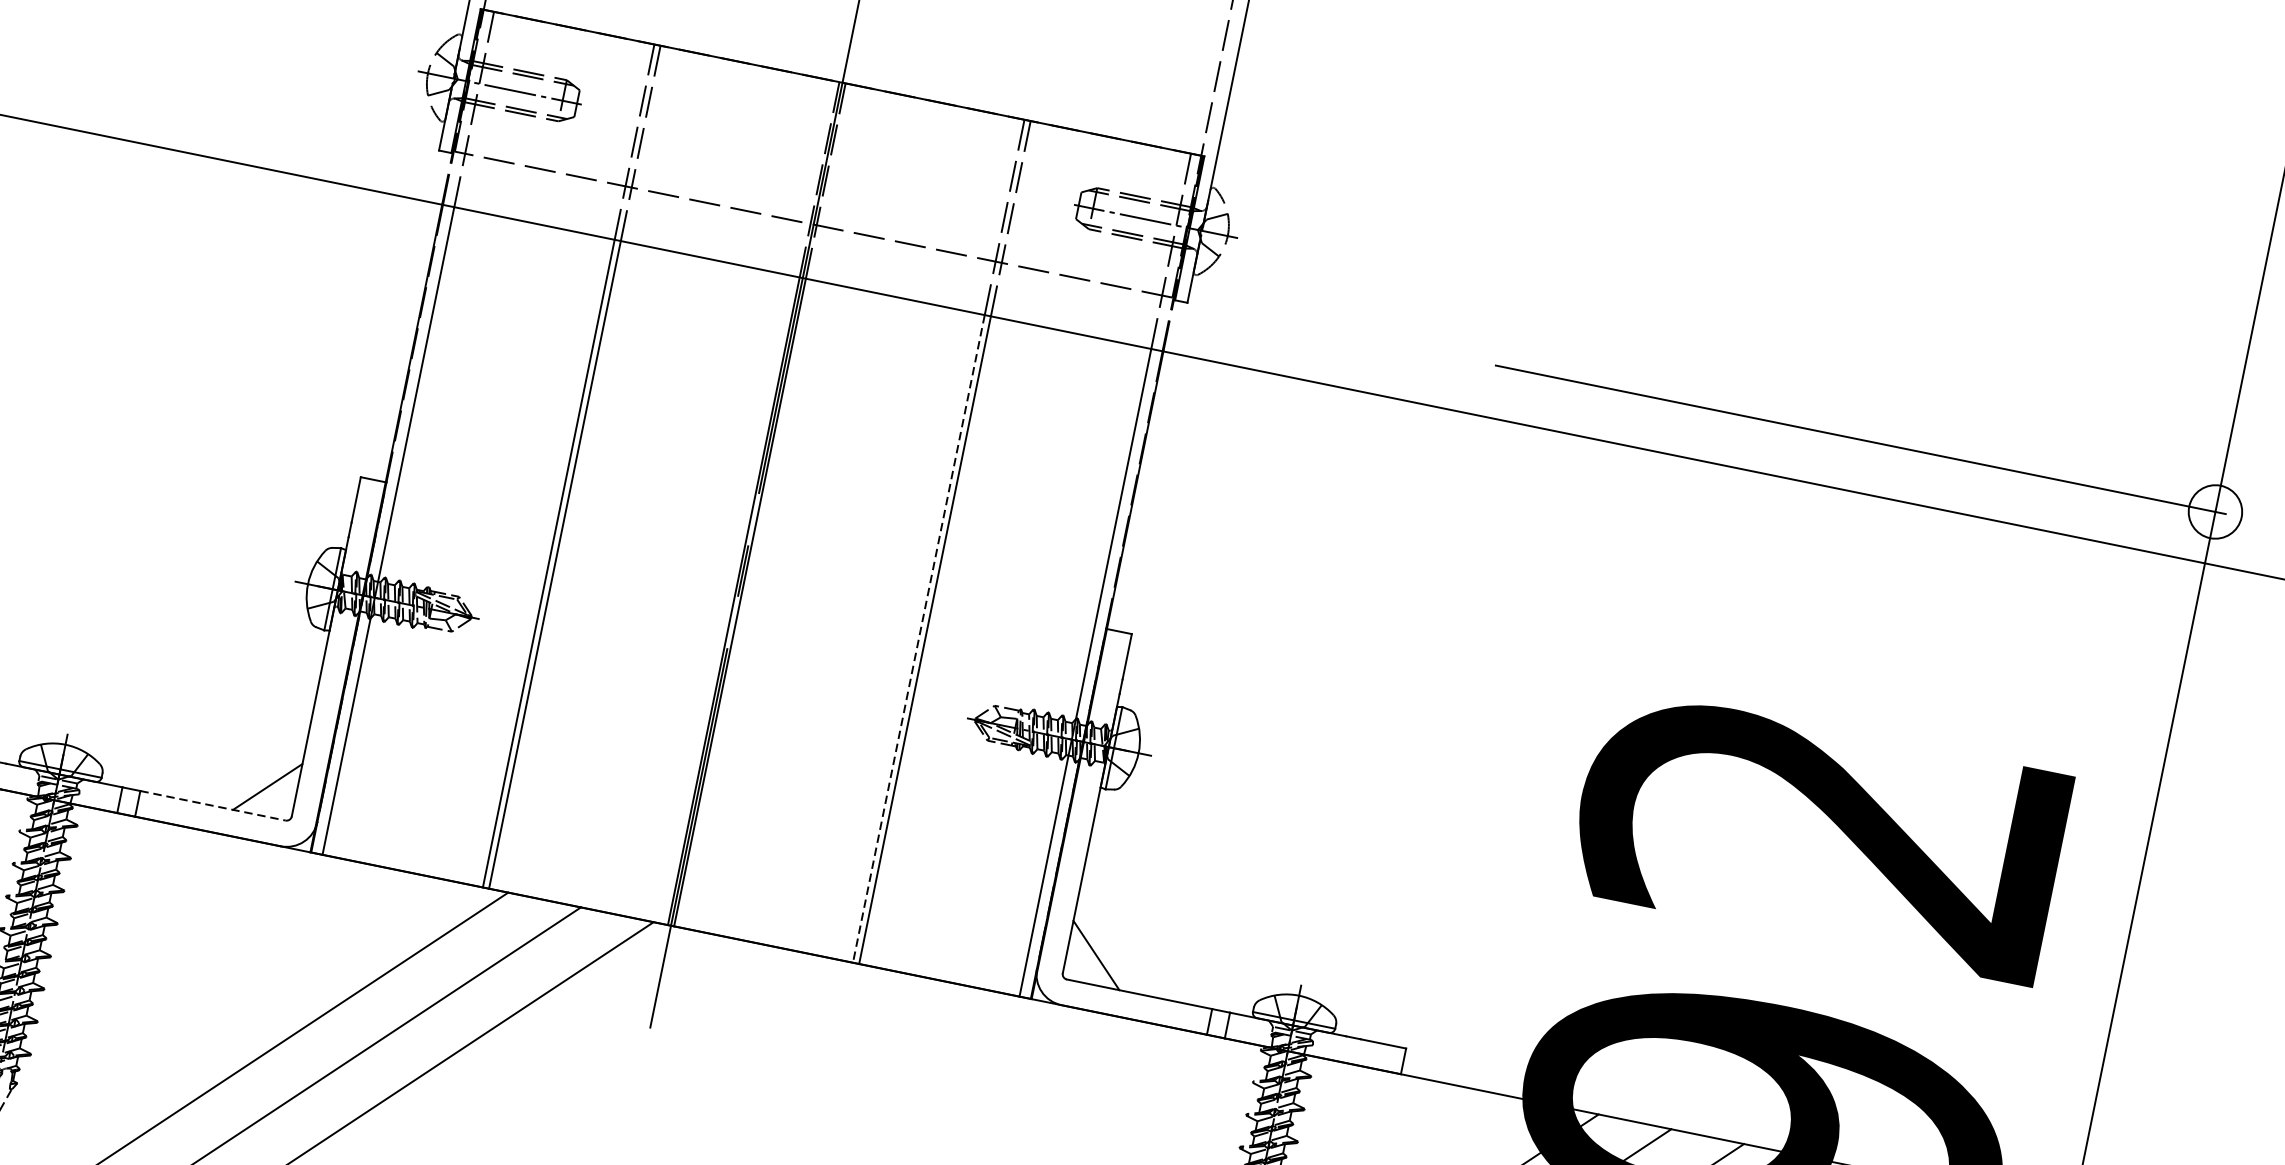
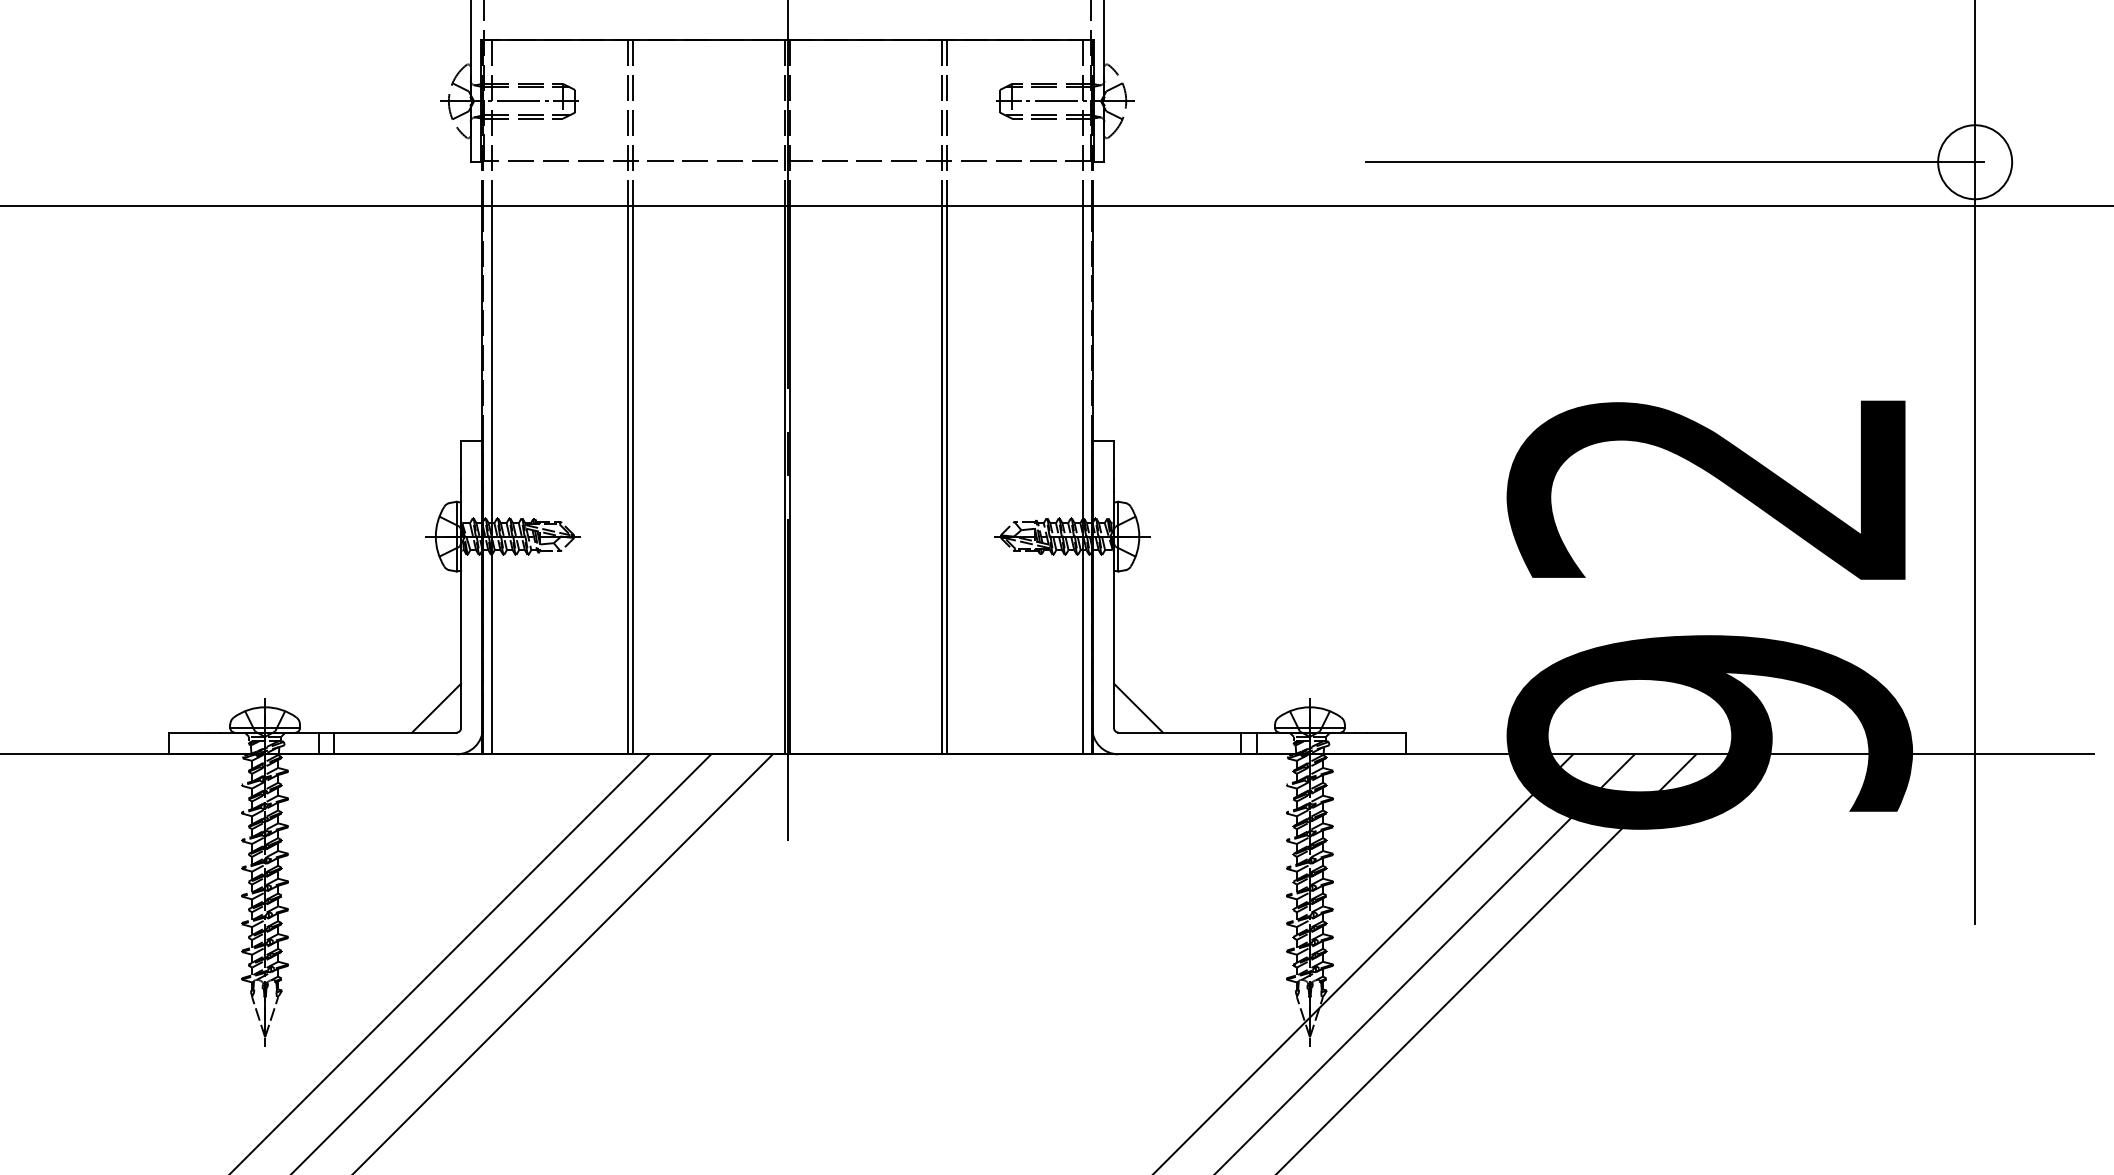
circle: (2215, 512) -> (1975, 162), size x1.67
line: (918, 639) -> (941, 480), dashed -> solid
line: (213, 805) -> (395, 732), dashed -> solid

